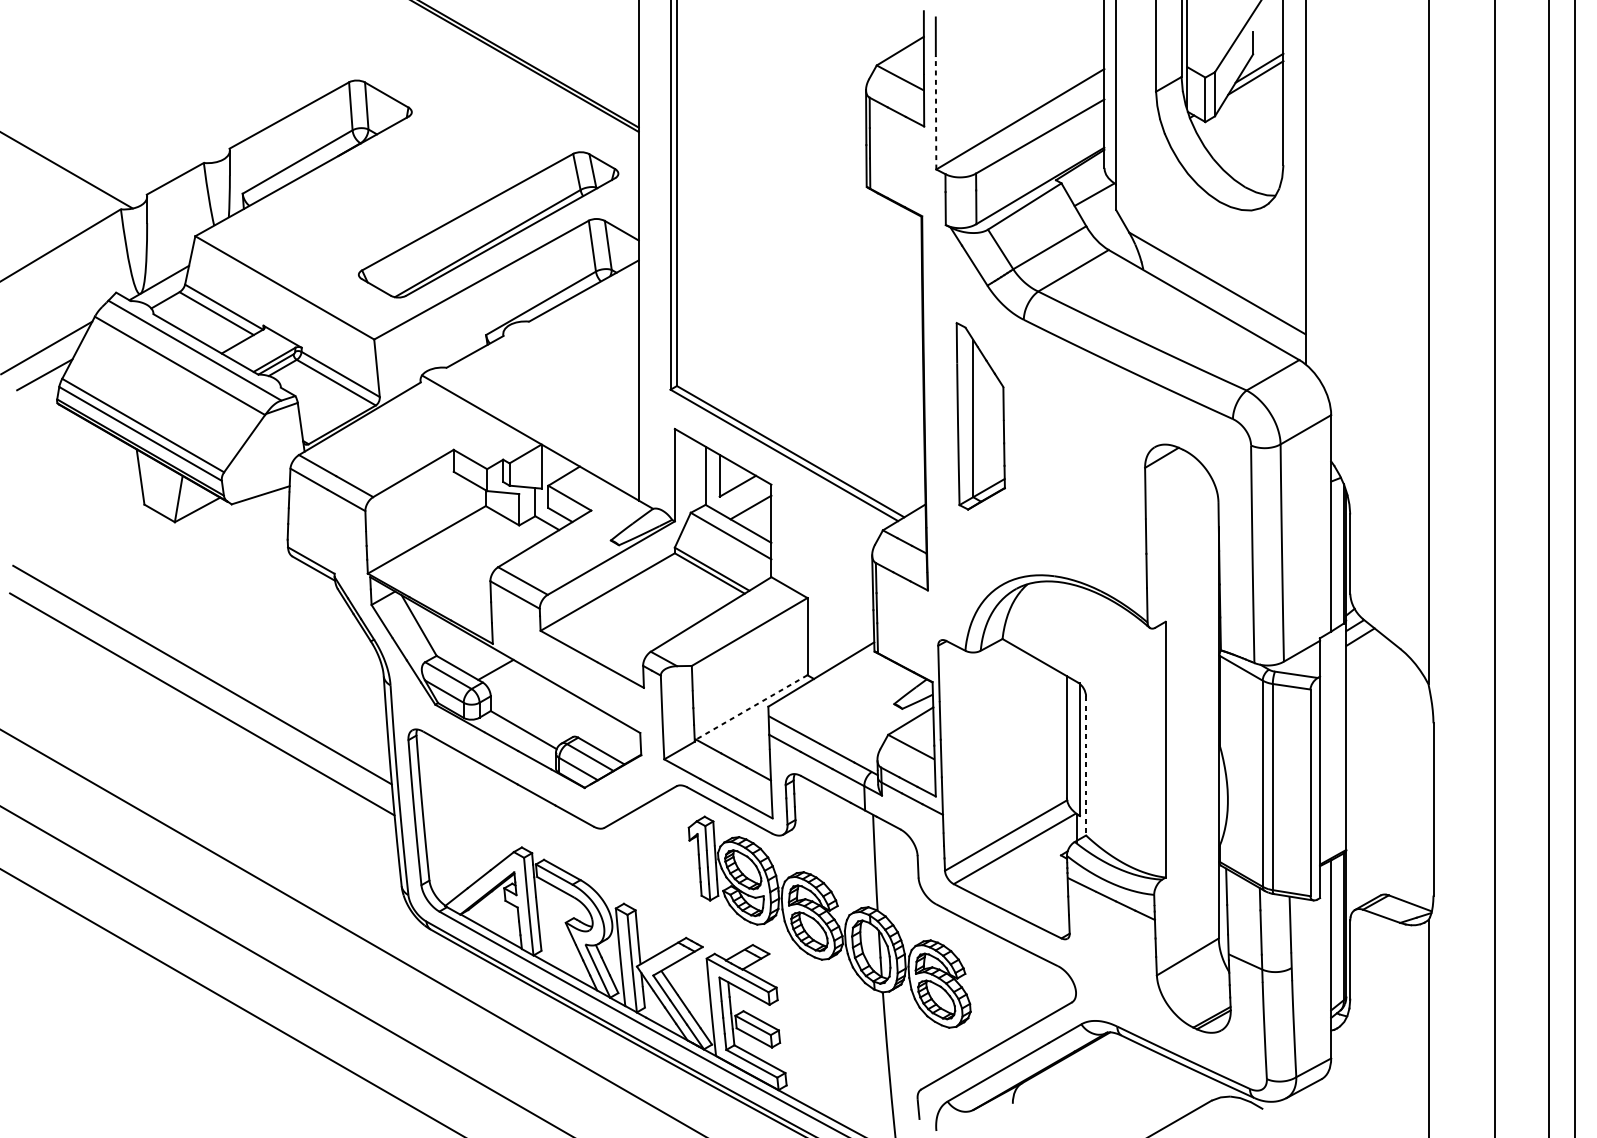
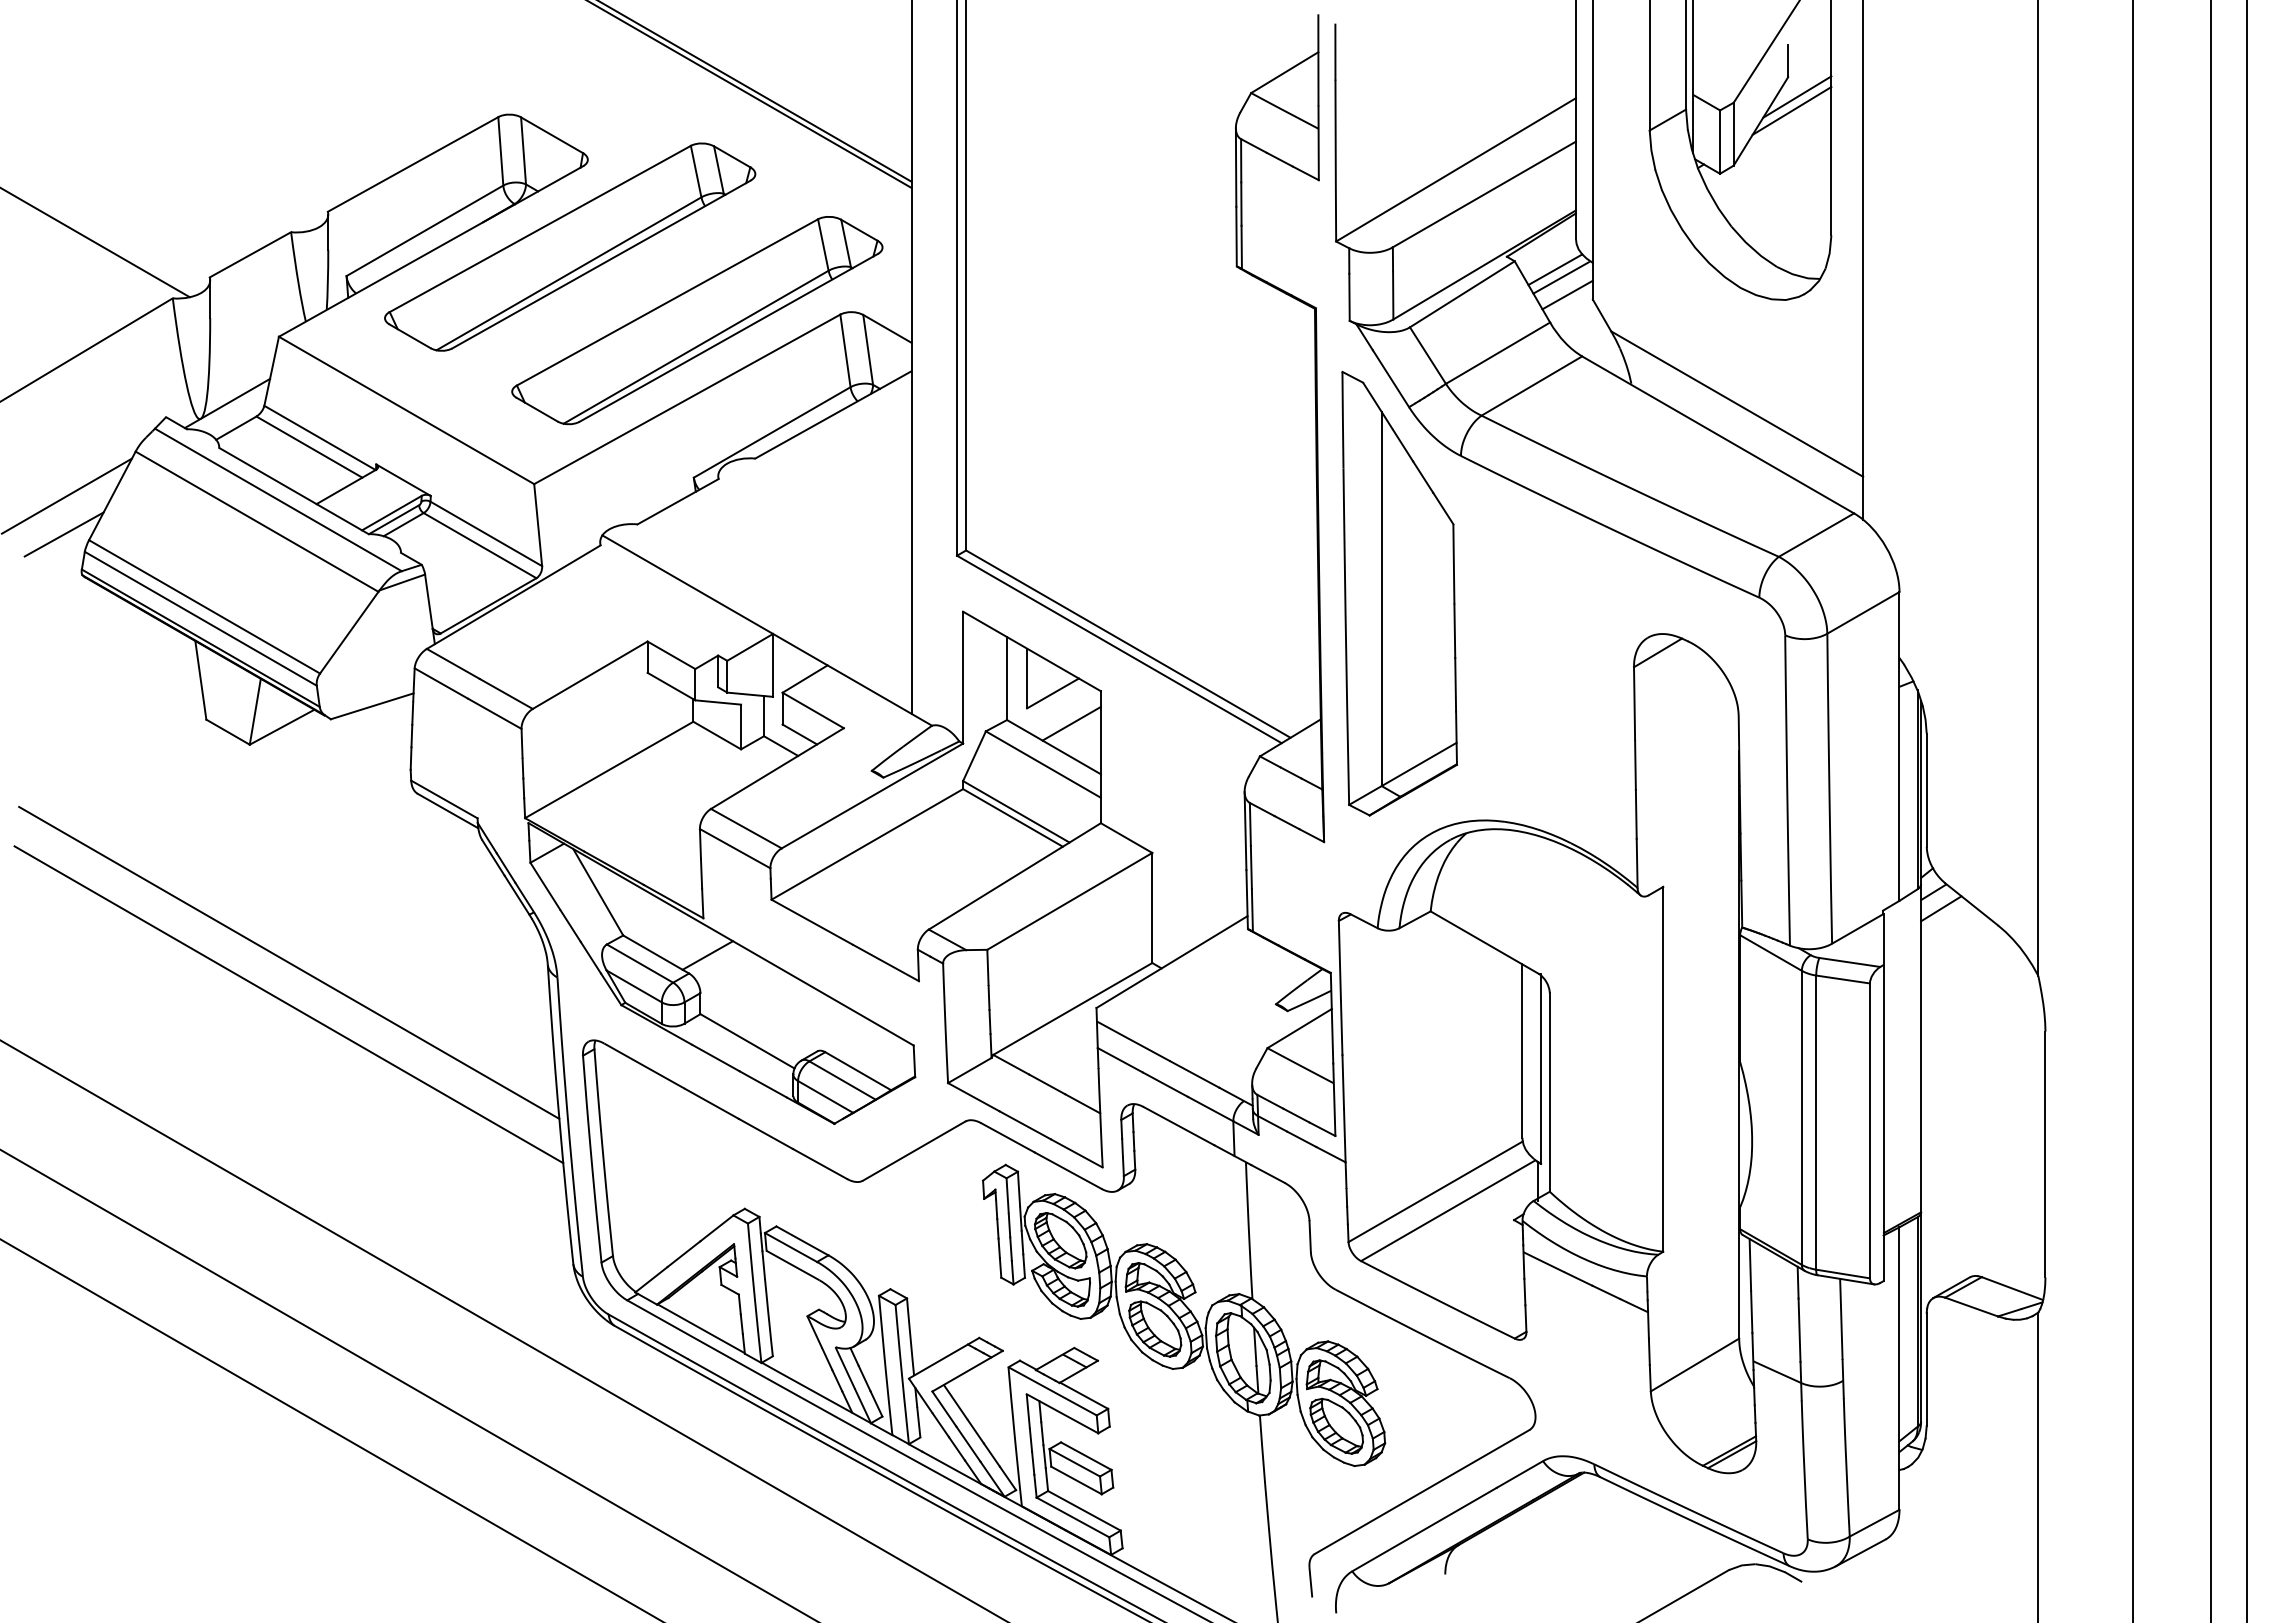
line: (935, 112) -> (1335, 160), dashed -> solid
part: (399, 172) -> (570, 246), added
line: (1090, 189) -> (1555, 269), added
line: (1098, 206) -> (1567, 294), added
part: (980, 416) -> (1399, 593), size x1.67
line: (751, 707) -> (1072, 1008), dashed -> solid
line: (1085, 766) -> (1549, 1093), dashed -> solid

